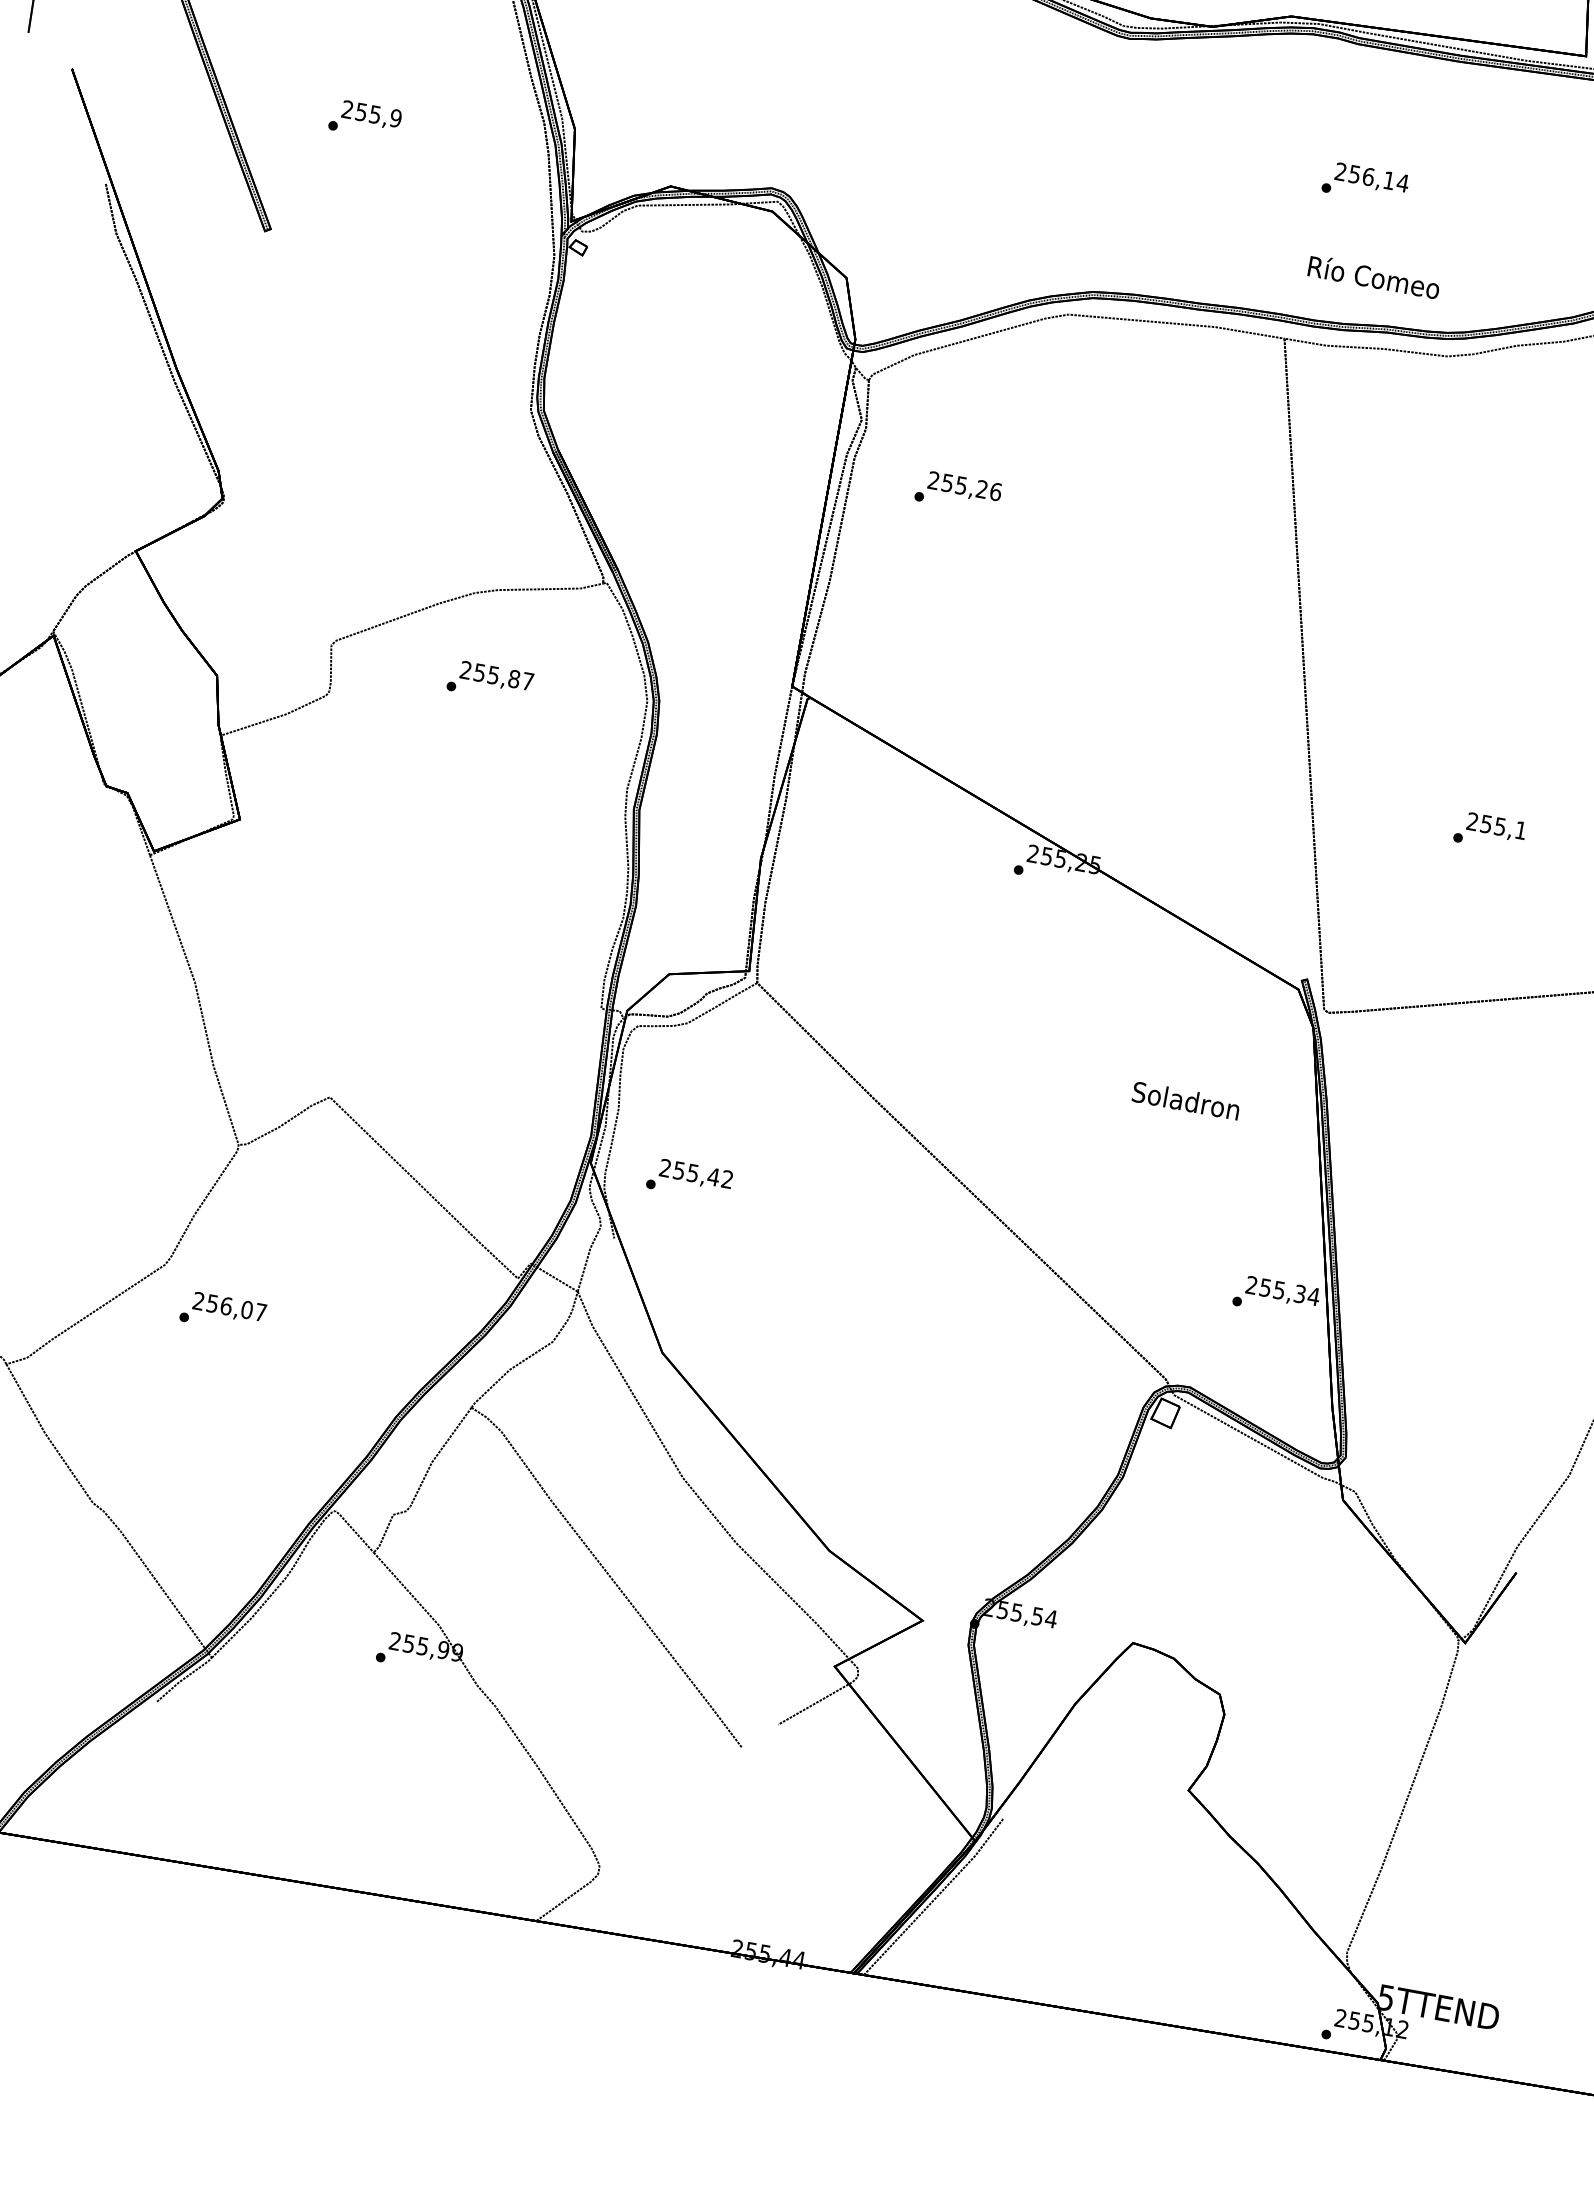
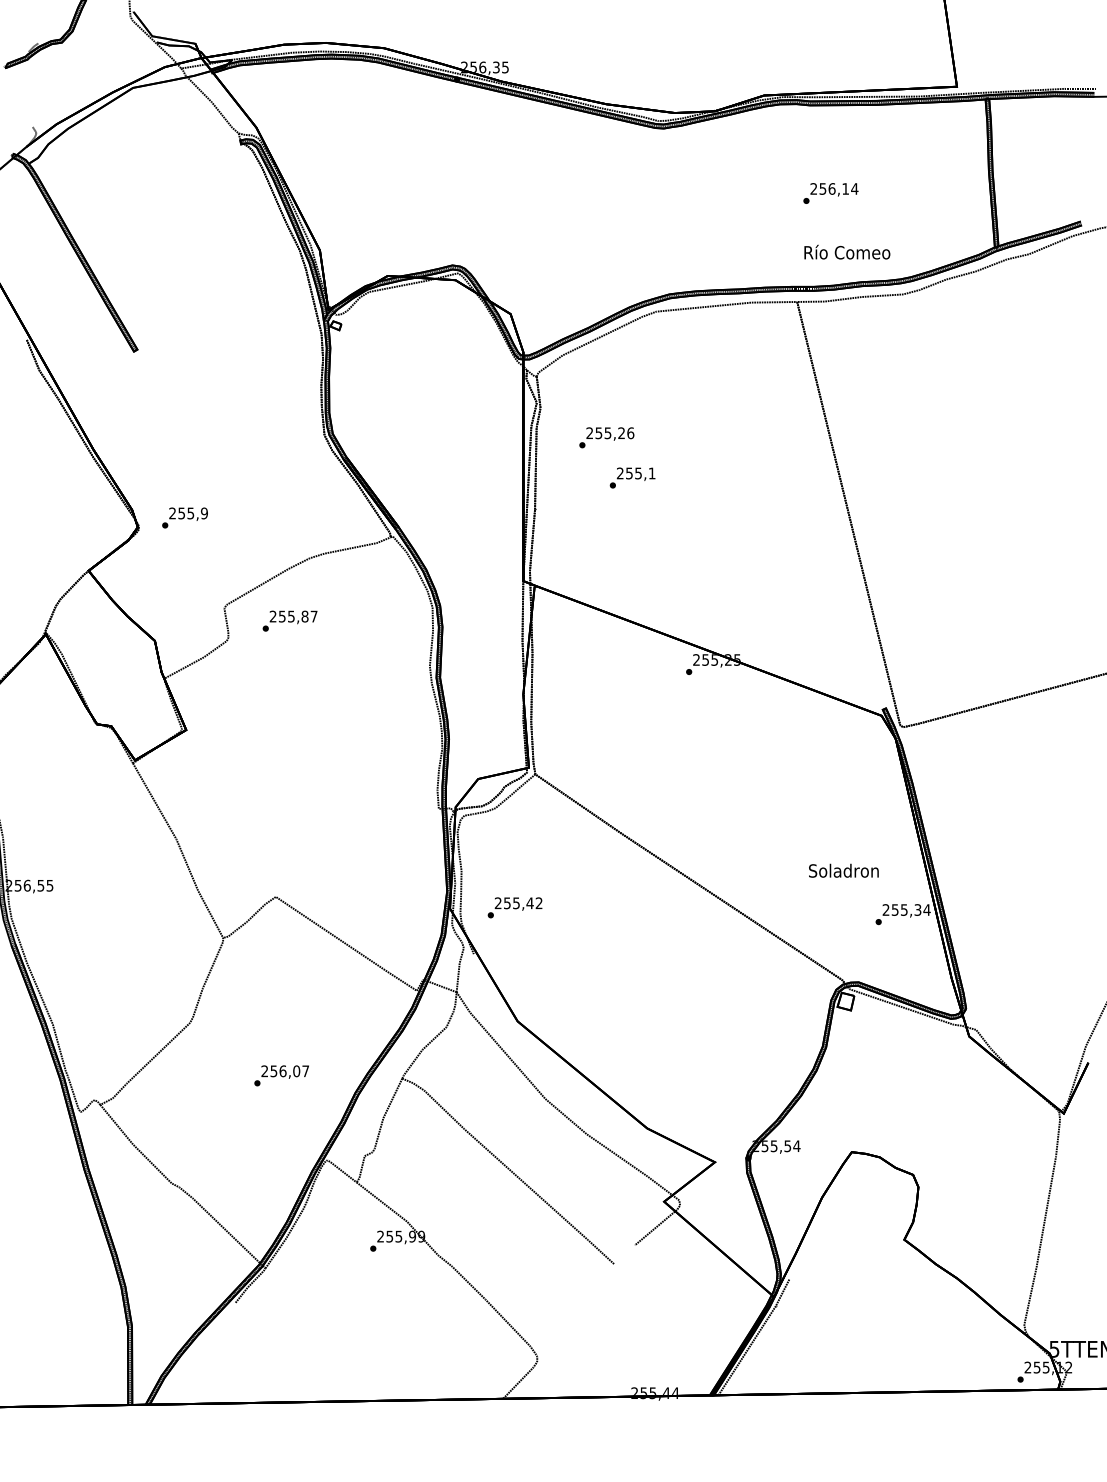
text: (364, 119) -> (184, 517), moved
text: (489, 680) -> (289, 620), moved
text: (1490, 831) -> (632, 477), moved
text: (1185, 1100) -> (843, 870), moved
text: (222, 1312) -> (281, 1075), moved

